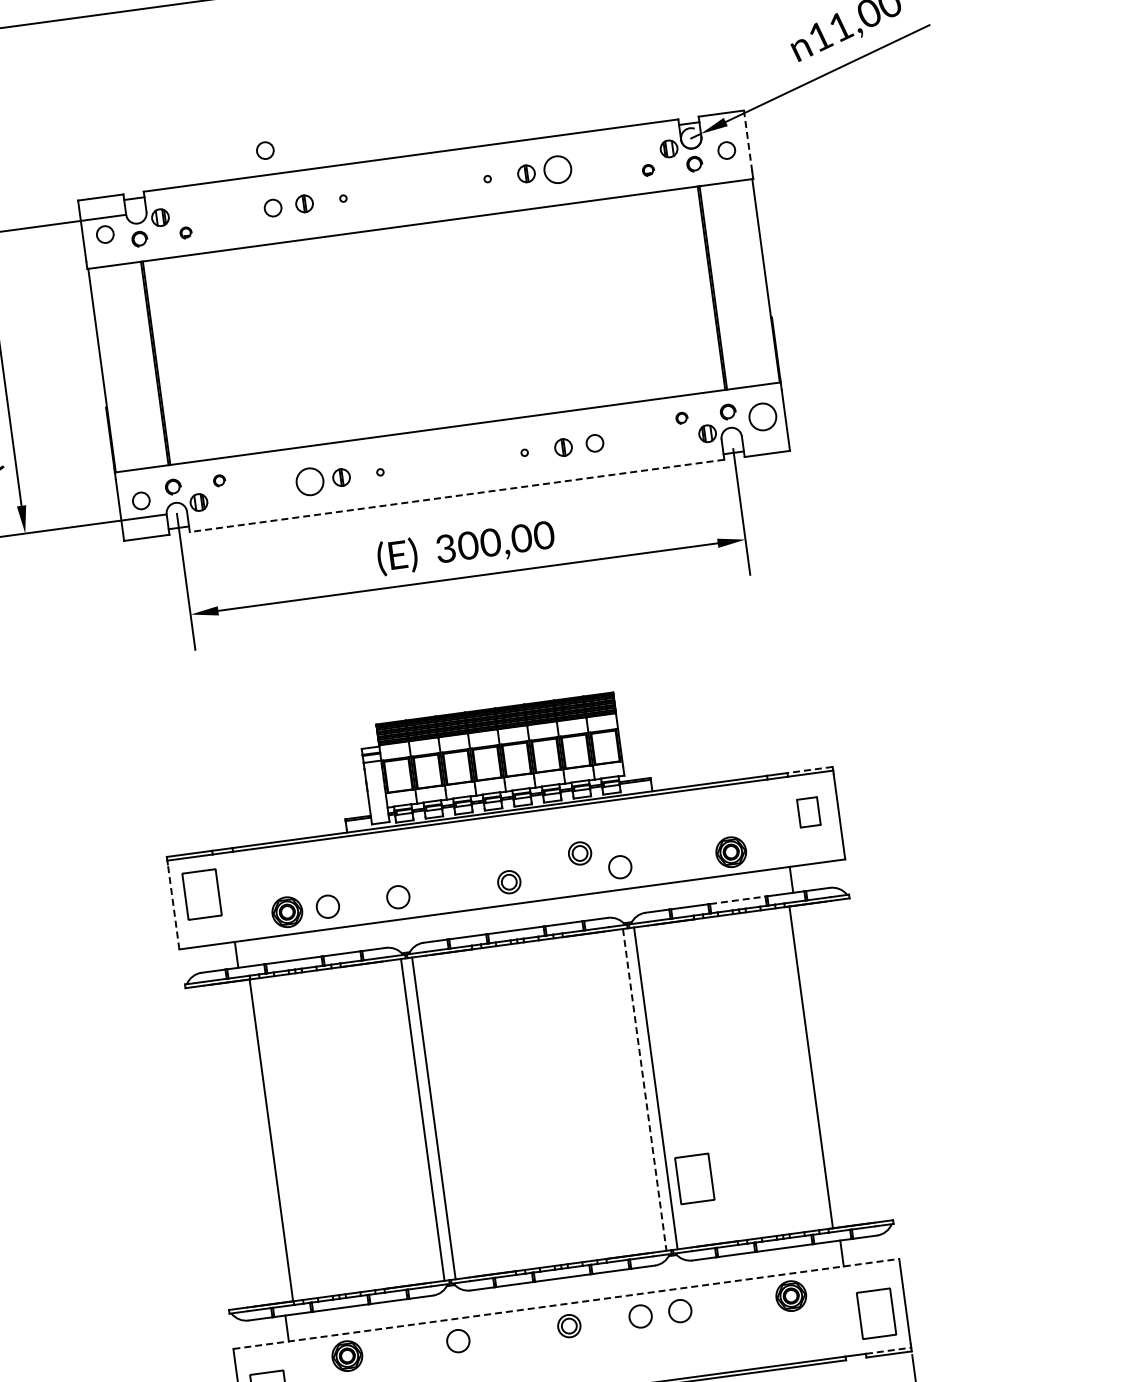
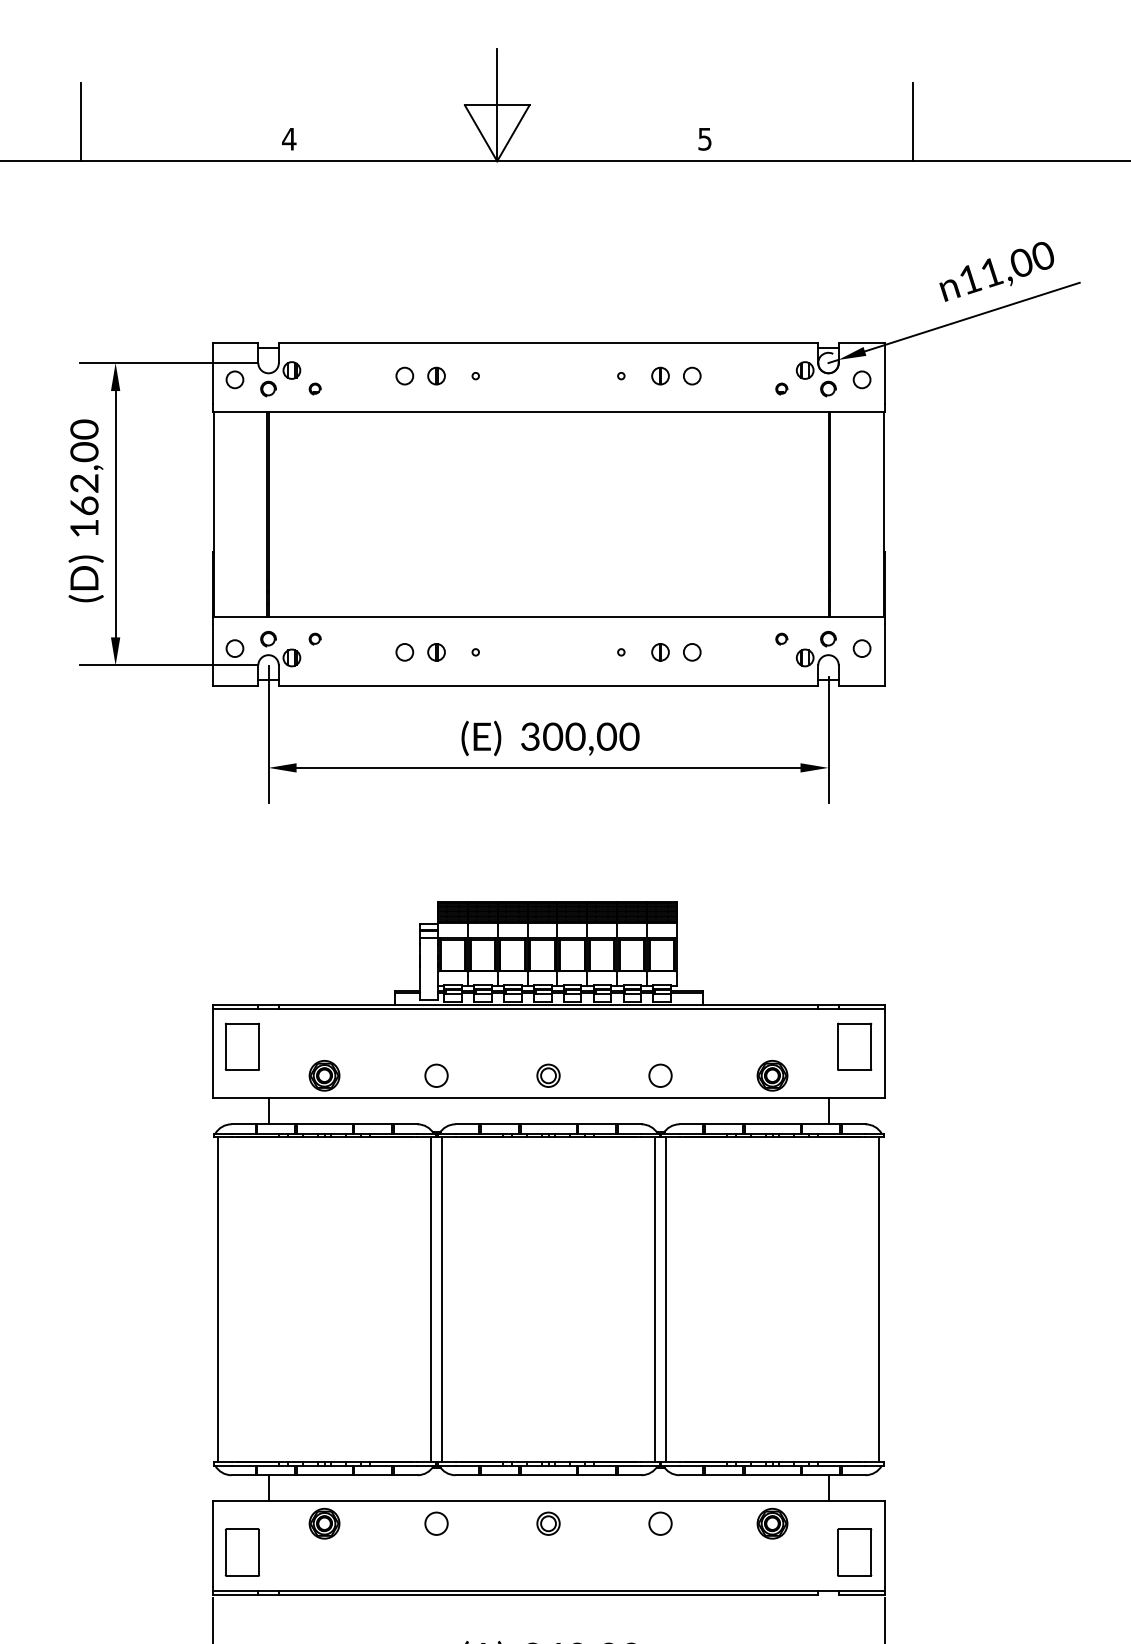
line: (748, 141) -> (884, 373), dashed -> solid
circle: (264, 150) -> (404, 317), removed
circle: (558, 168) -> (692, 375), size x0.62
circle: (762, 416) -> (861, 648), size x0.62
circle: (309, 482) -> (404, 652), size x0.62
line: (456, 495) -> (548, 685), dashed -> solid
line: (809, 769) -> (861, 1004), dashed -> solid
part: (808, 812) -> (854, 1046), size x1.67
part: (580, 853) -> (622, 1056), removed
line: (737, 900) -> (772, 1124), dashed -> solid
circle: (327, 906) -> (365, 1075), removed
line: (173, 907) -> (212, 1055), dashed -> solid
line: (810, 1067) -> (878, 1299), moved
line: (644, 1090) -> (654, 1300), dashed -> solid
line: (271, 1140) -> (218, 1299), moved
part: (694, 1178) -> (692, 1394), removed
line: (566, 1304) -> (548, 1501), dashed -> solid
circle: (640, 1316) -> (620, 1523), removed
line: (888, 1350) -> (861, 1590), dashed -> solid

